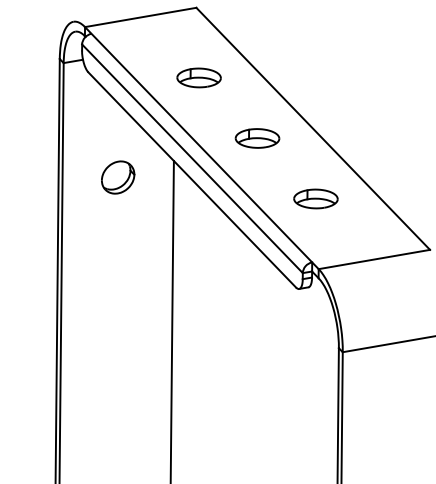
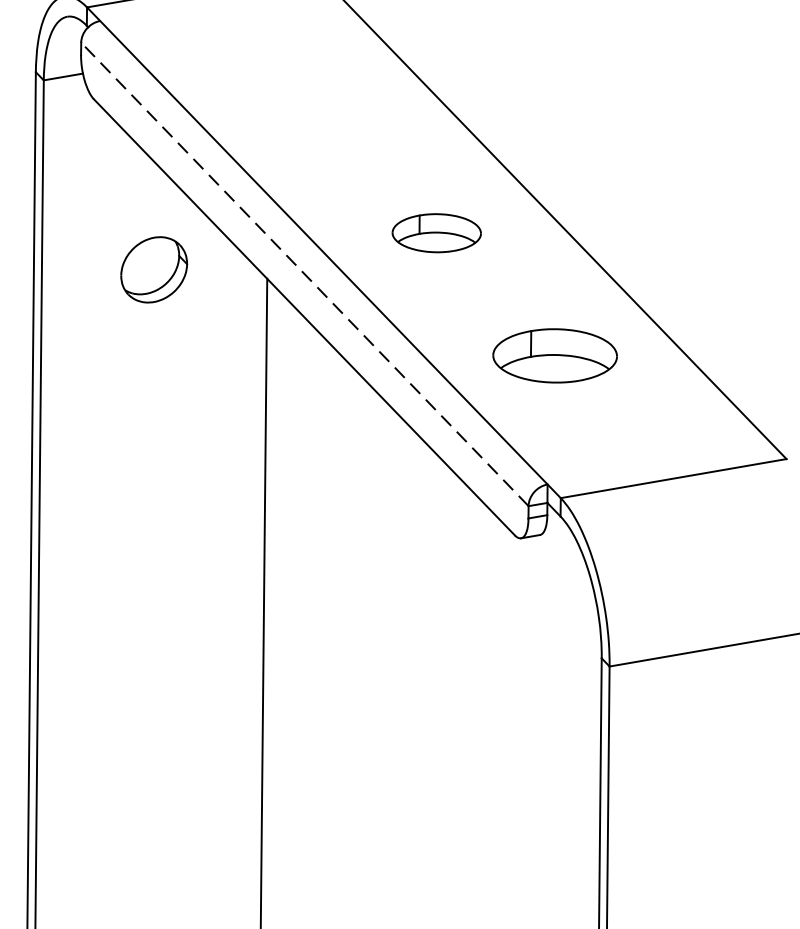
part: (198, 77) -> (317, 109), removed
line: (192, 158) -> (304, 273), solid -> dashed
part: (118, 177) -> (154, 269), moved
part: (315, 198) -> (554, 354), size x1.4

